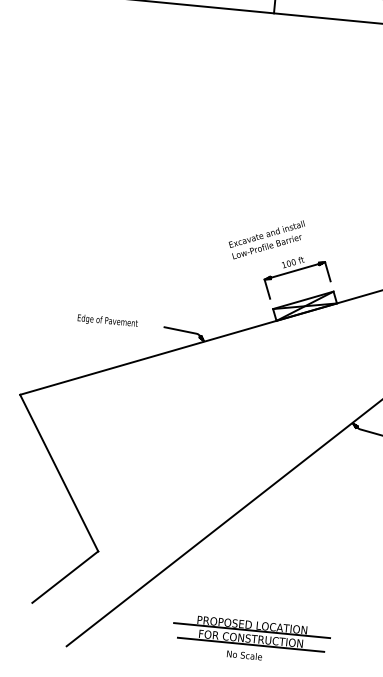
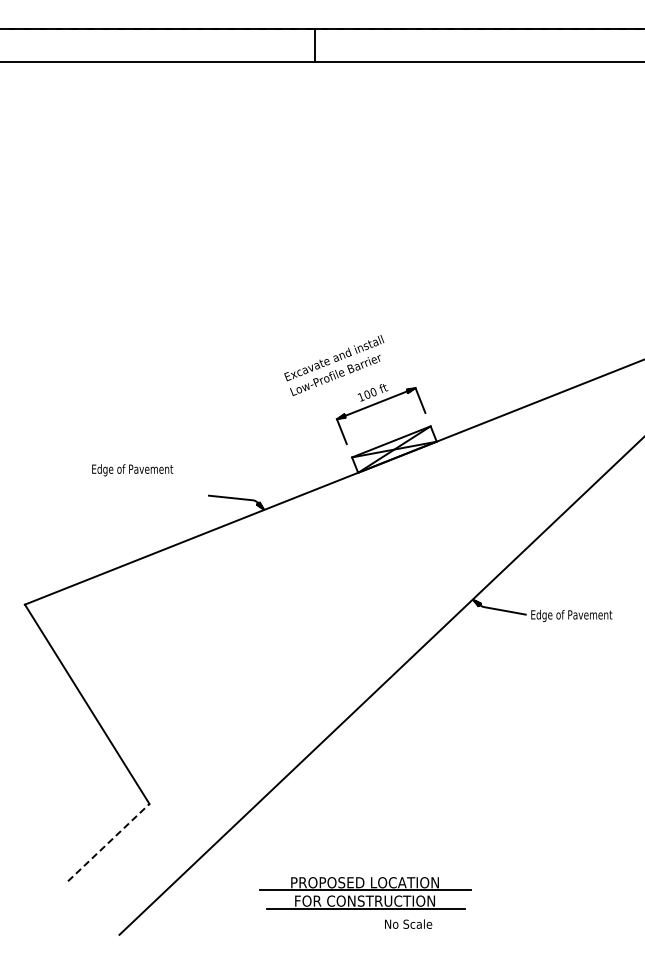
text: (107, 321) -> (132, 470), moved
line: (65, 577) -> (109, 842), solid -> dashed
text: (244, 654) -> (408, 923), moved

